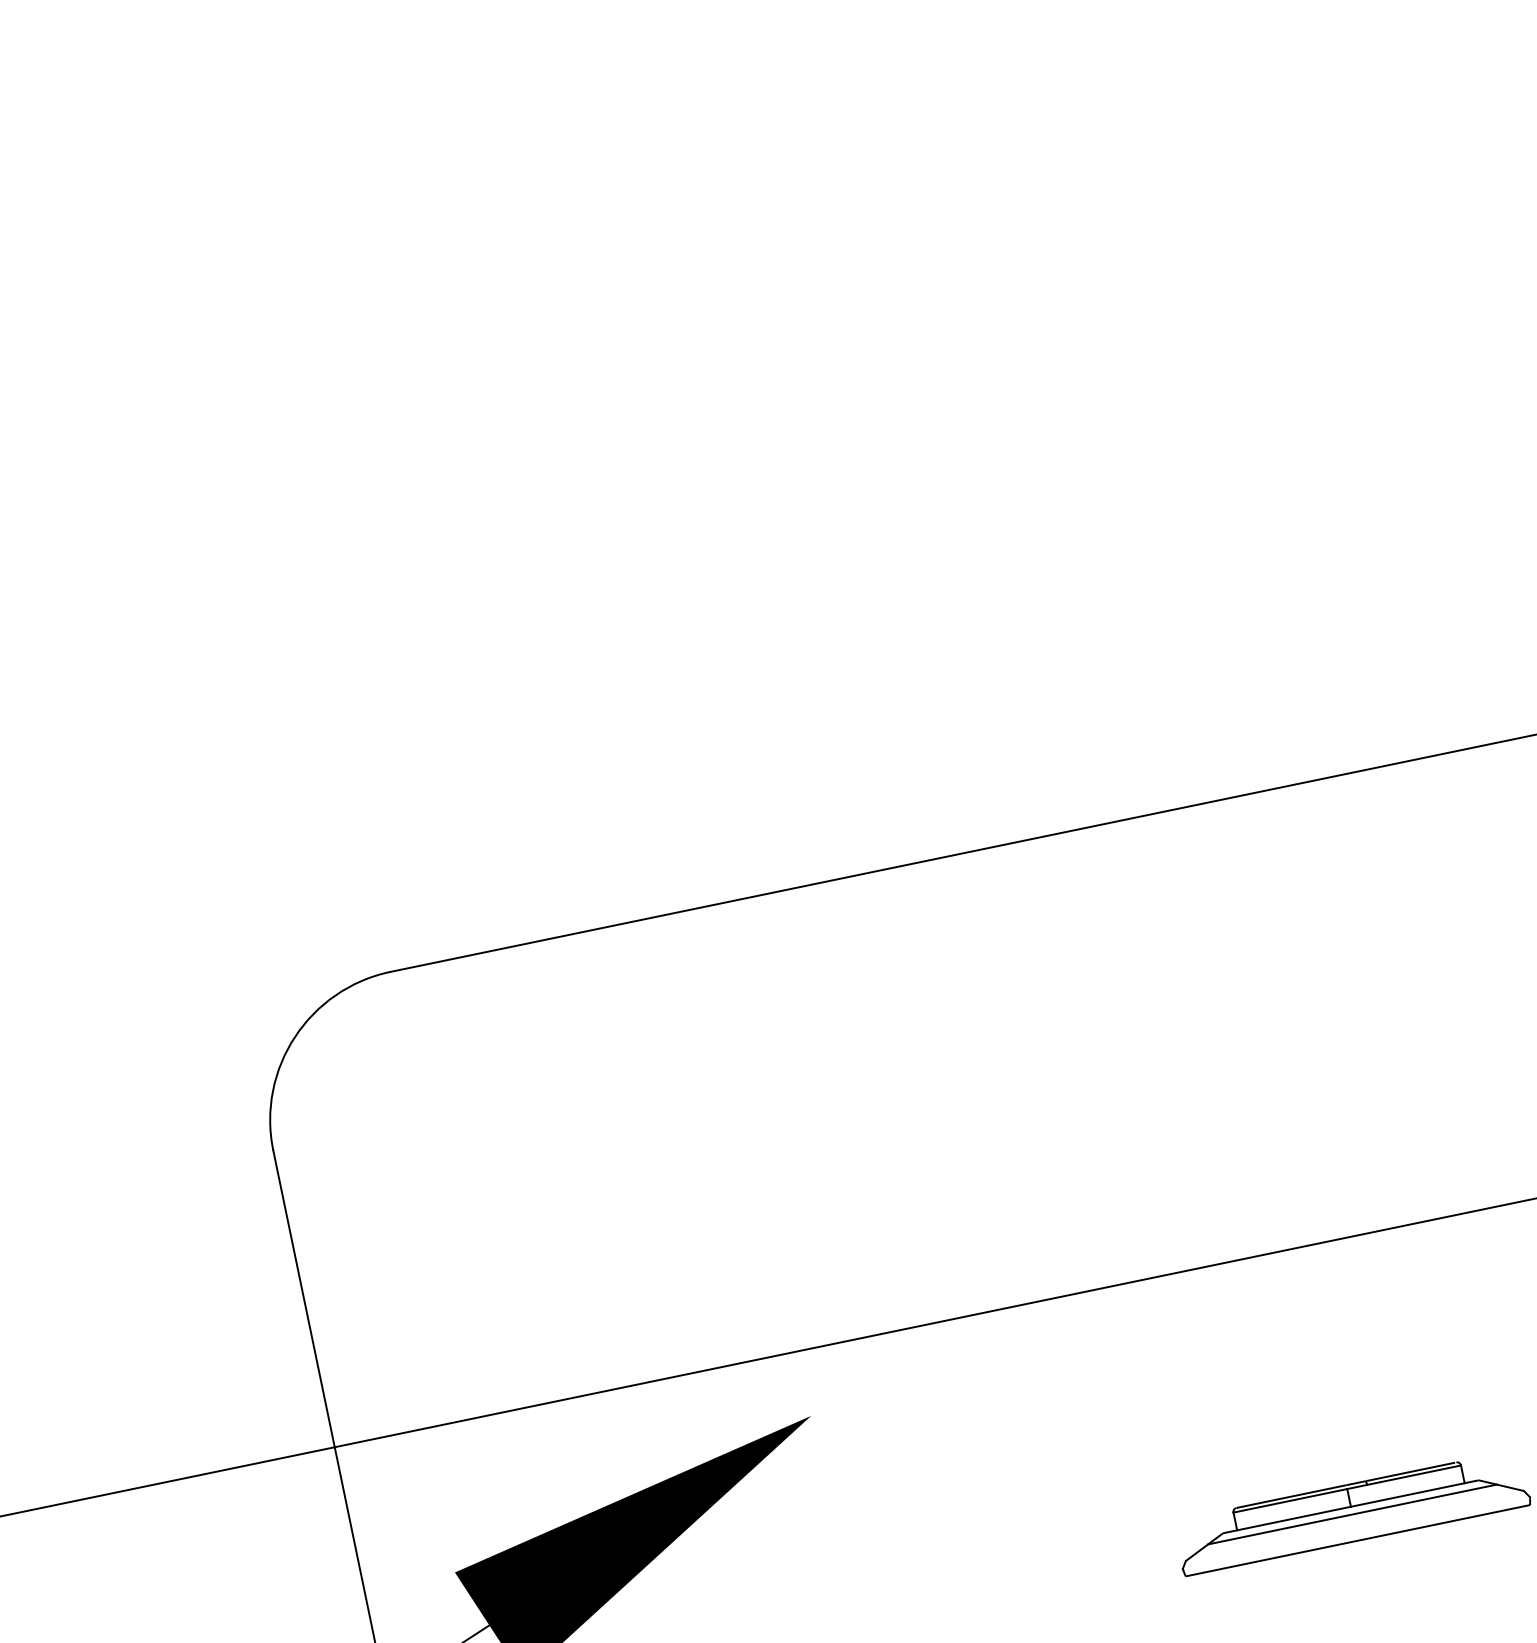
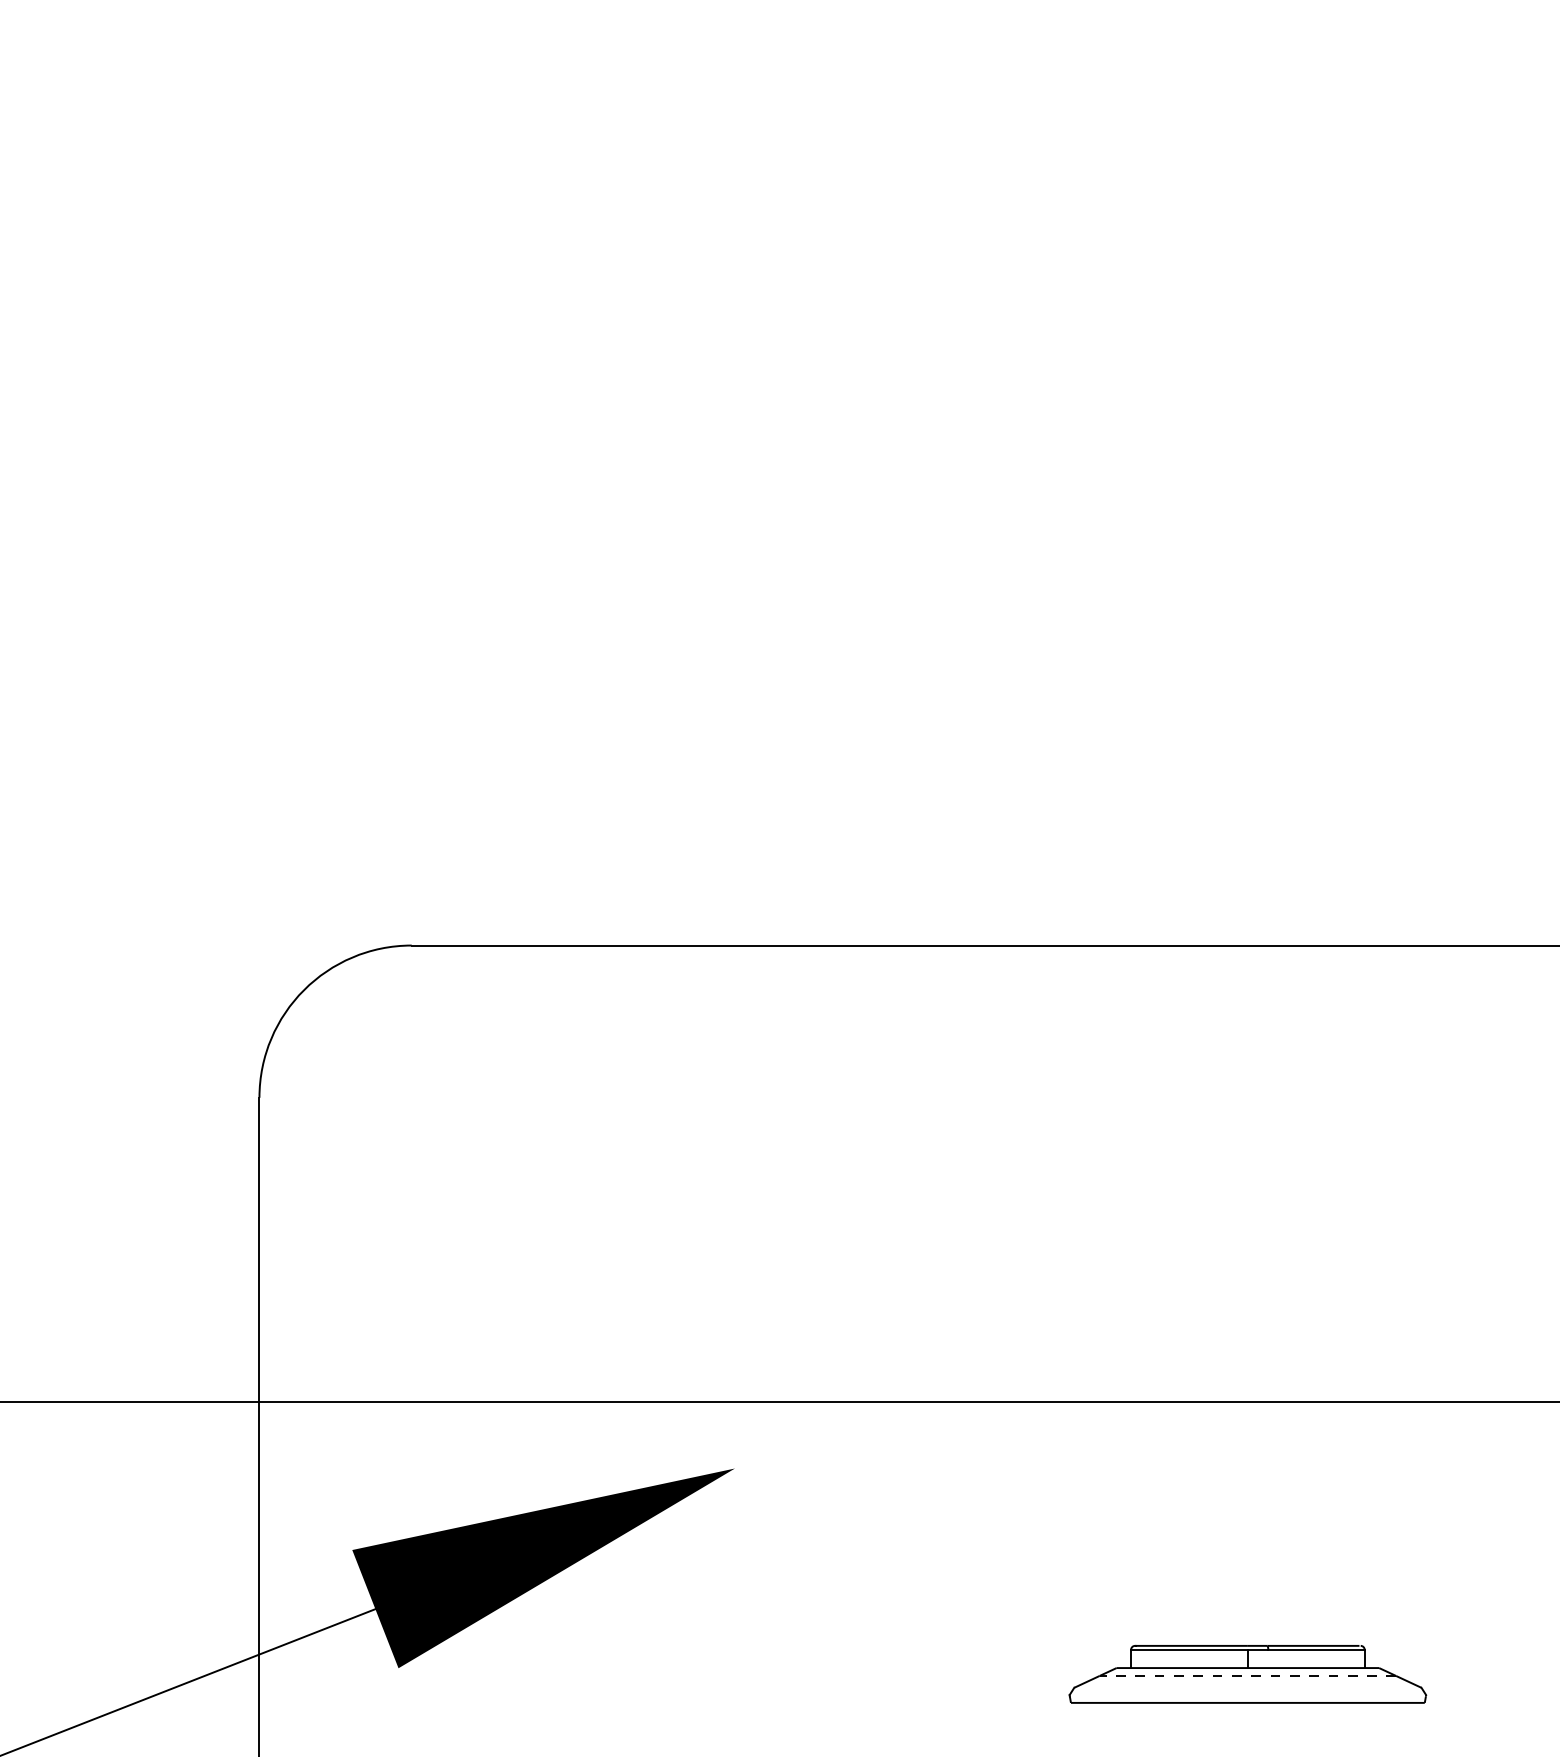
line: (1352, 1514) -> (1247, 1675), solid -> dashed

